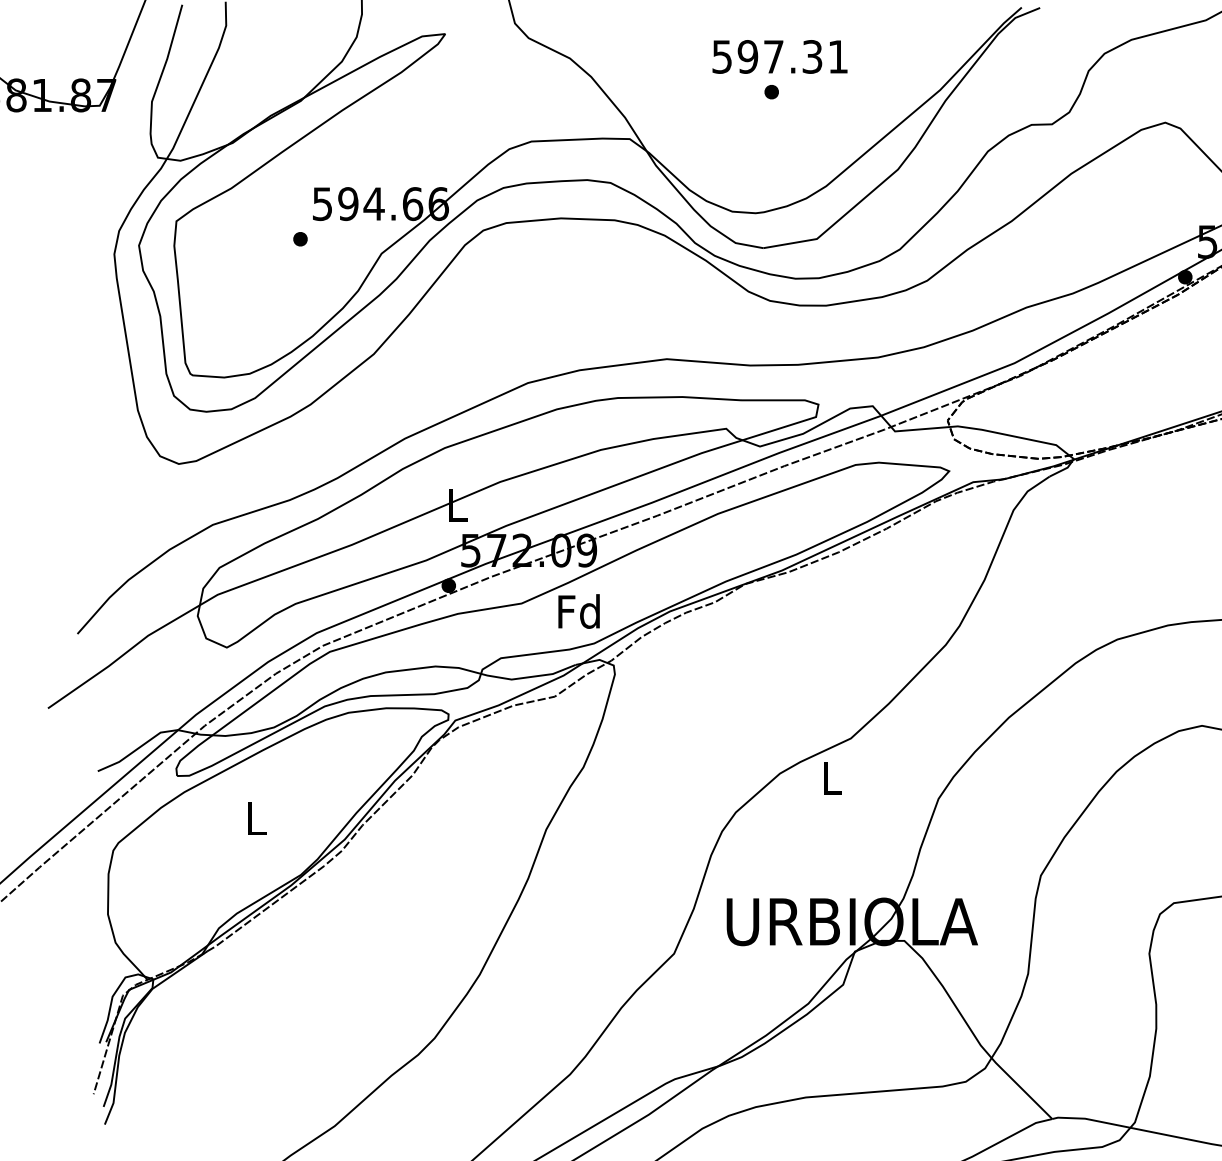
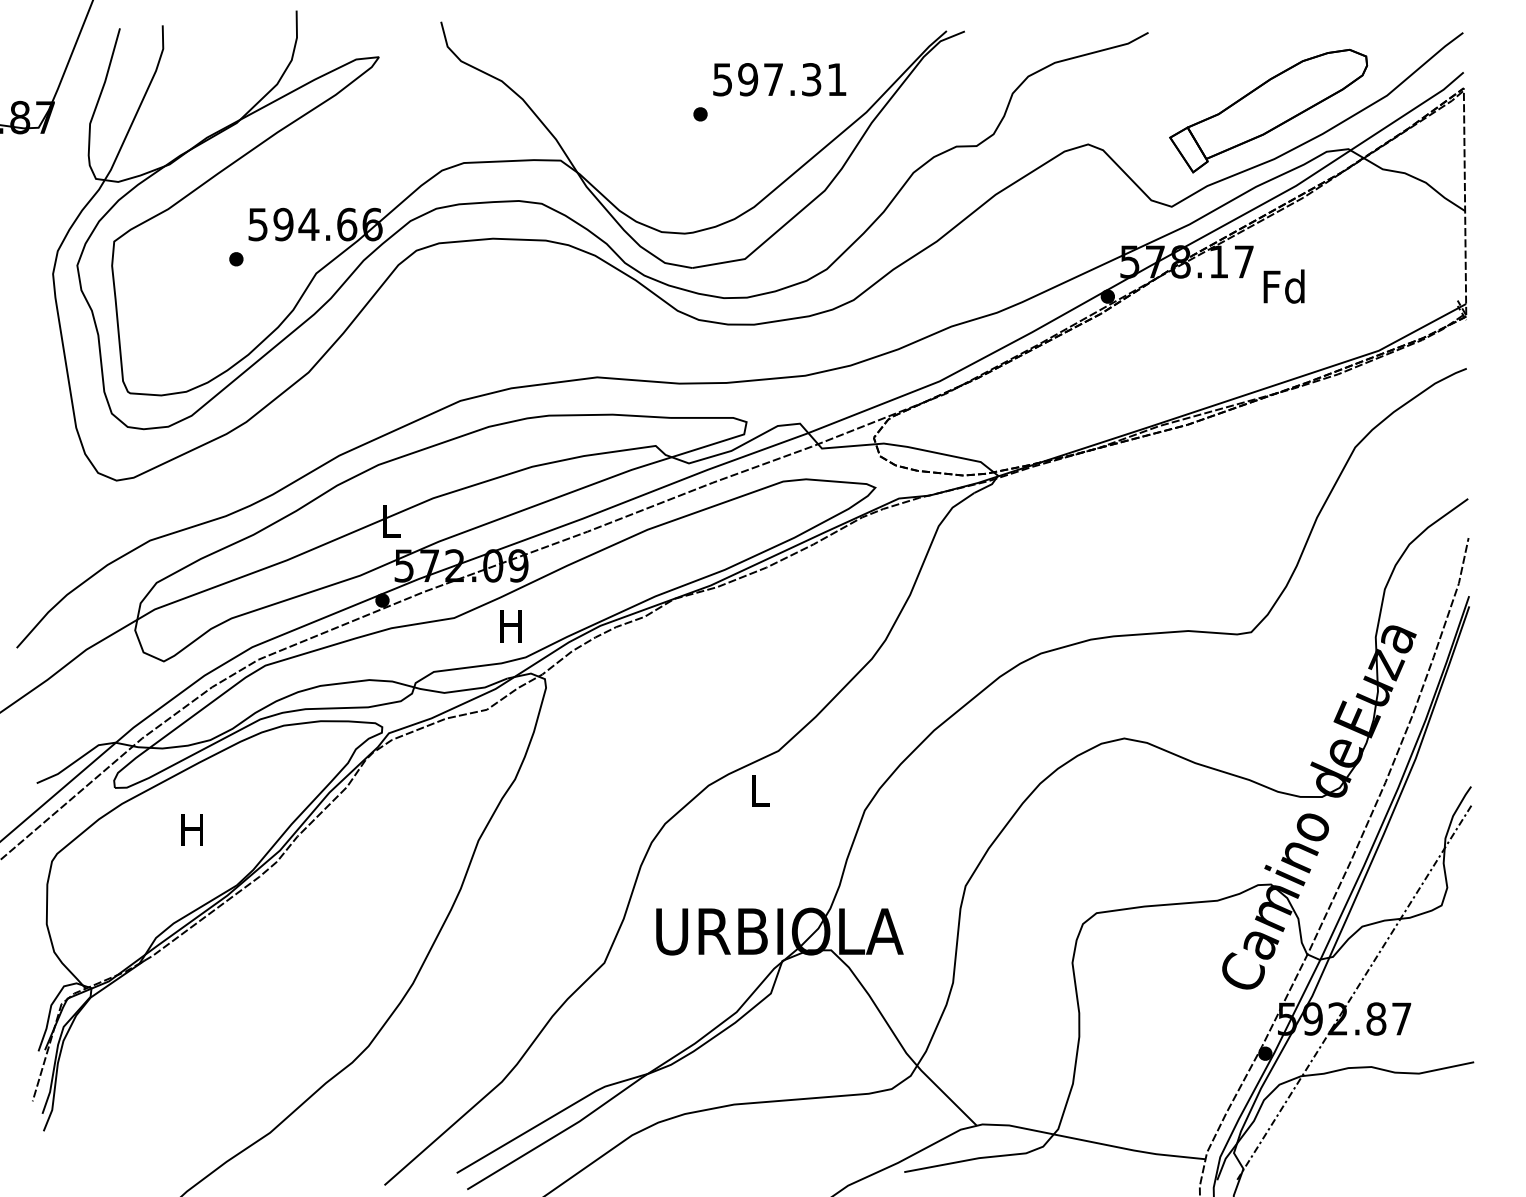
text: (779, 56) -> (779, 79), moved
text: (578, 611) -> (510, 625), Fd -> H
text: (254, 818) -> (191, 829), L -> H

